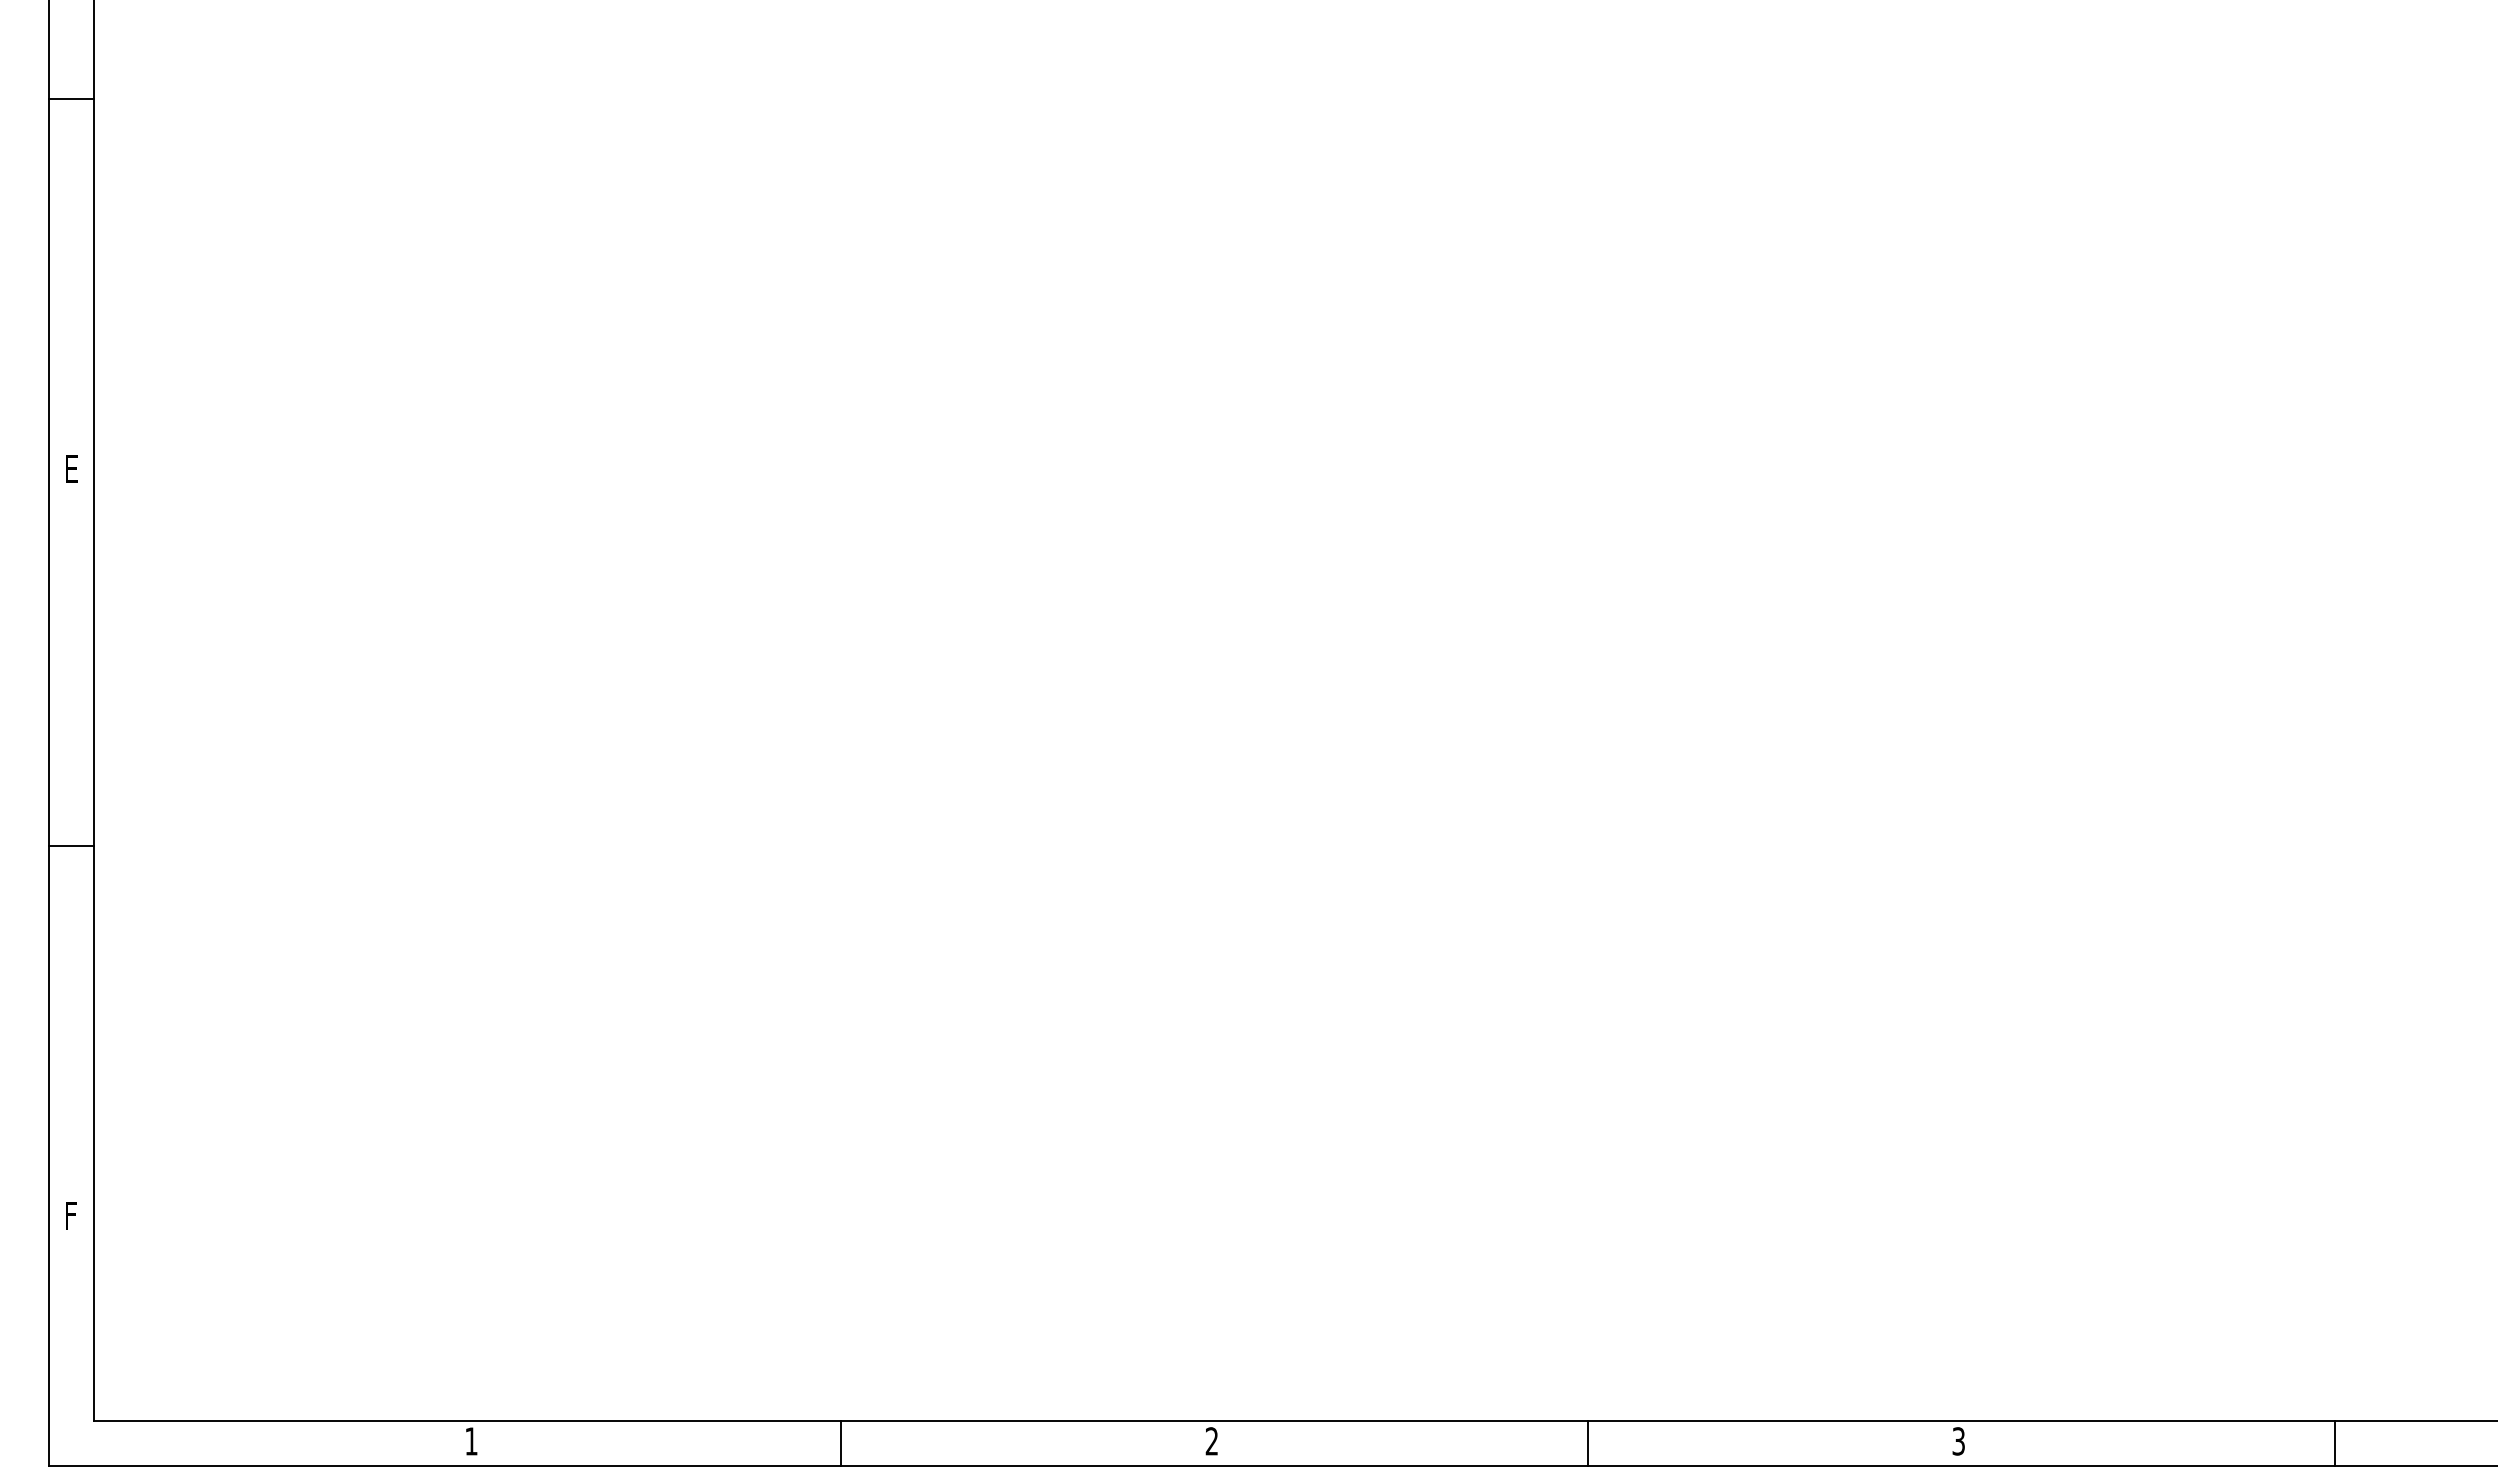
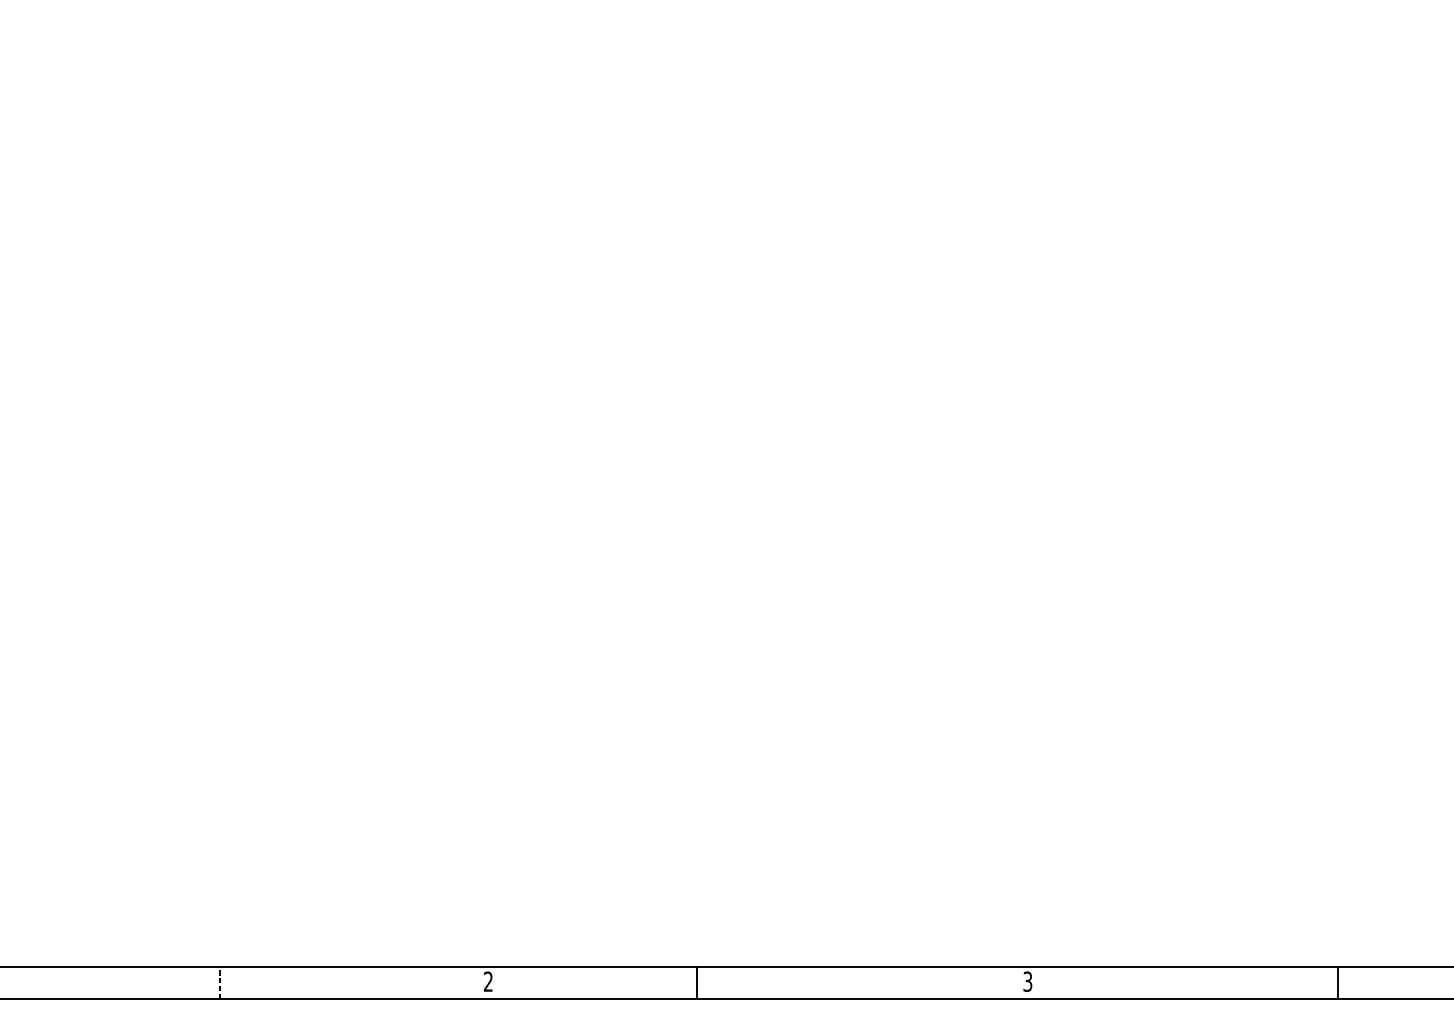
line: (841, 1442) -> (220, 982), solid -> dashed
line: (1587, 1443) -> (696, 983), moved
line: (2334, 1443) -> (1338, 983), moved

